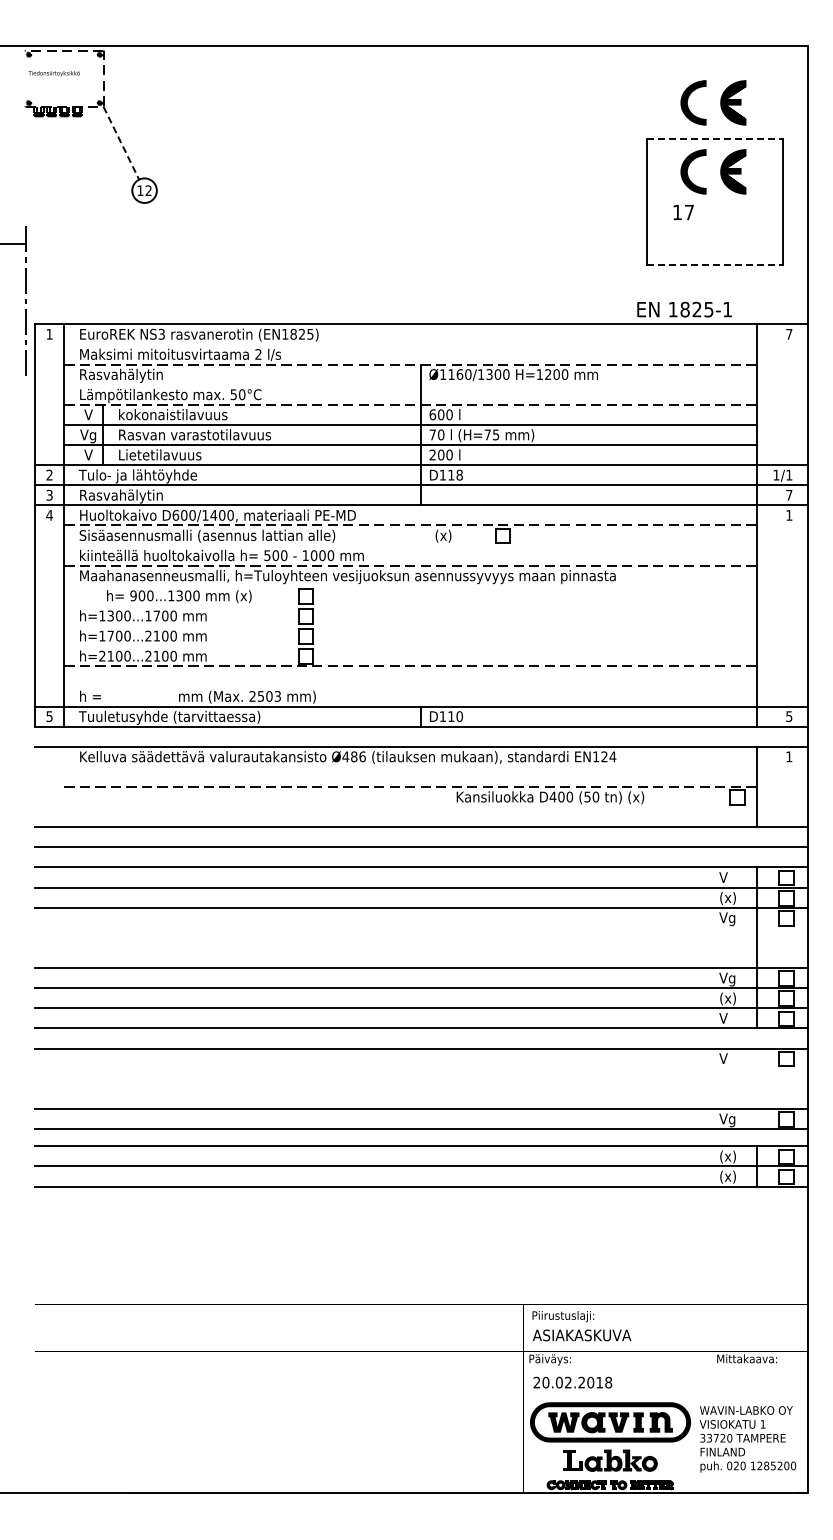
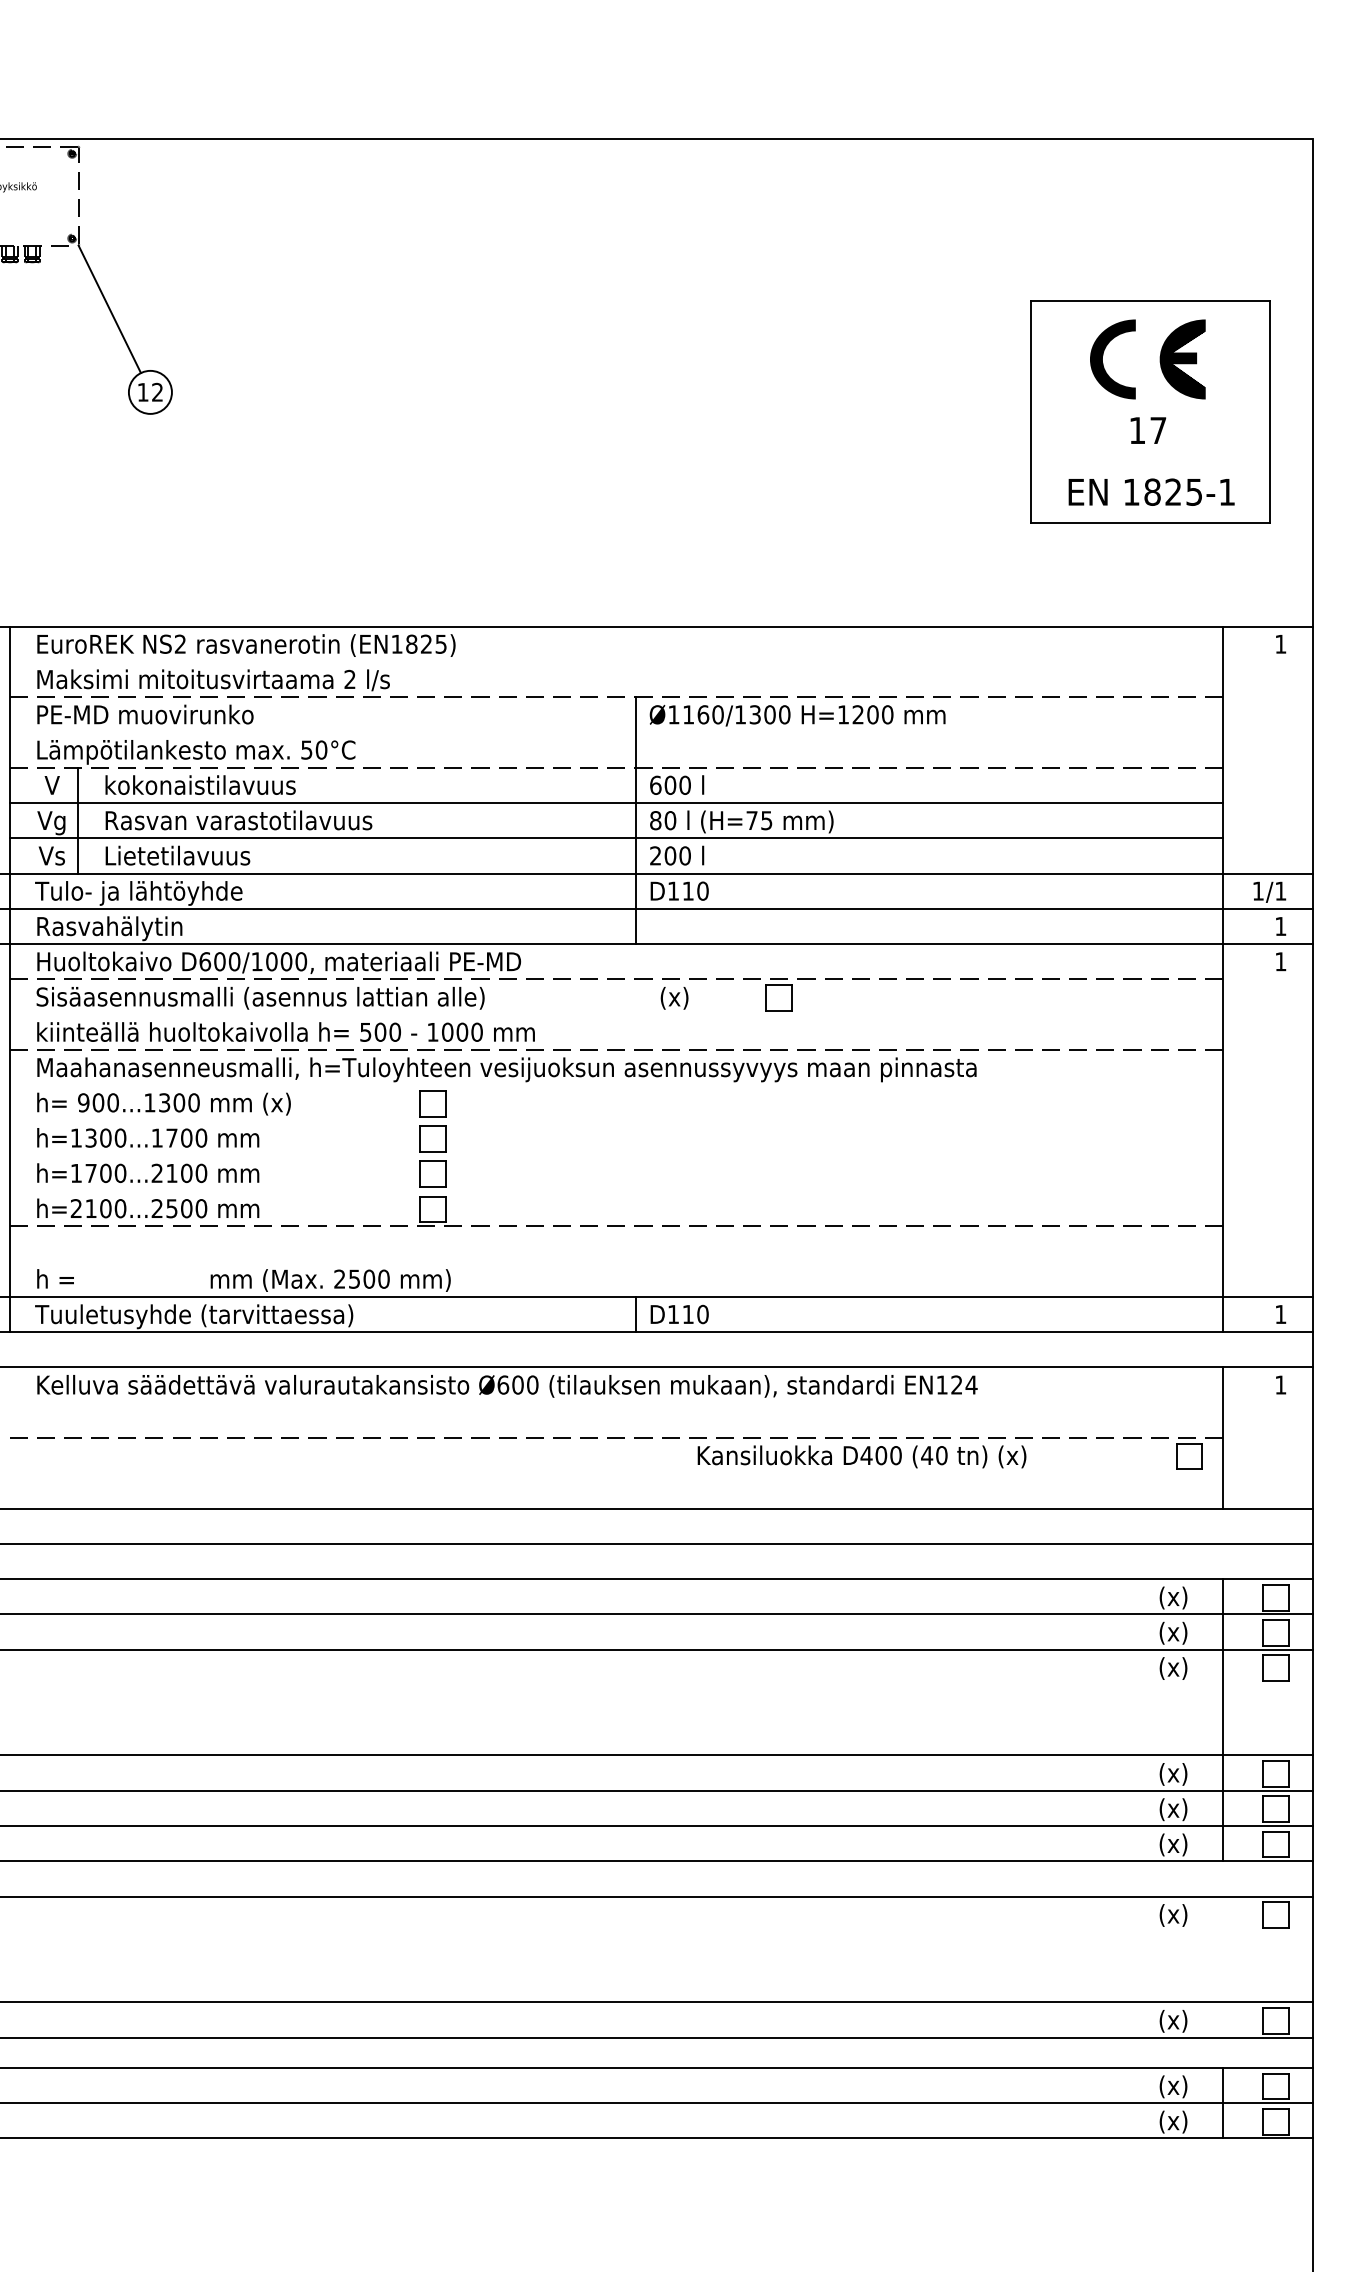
part: (720, 102) -> (1160, 237), removed
line: (715, 138) -> (1151, 300), dashed -> solid
line: (121, 143) -> (109, 309), dashed -> solid
text: (683, 212) -> (1147, 430), moved
line: (715, 265) -> (1151, 523), dashed -> solid
text: (684, 309) -> (1151, 491), moved
text: (161, 334) -> (180, 644), NS3 -> NS2
text: (789, 334) -> (1281, 644), 7 -> 1
text: (142, 375) -> (146, 716), Rasvahälytin -> PE-MD muovirunko
text: (432, 434) -> (655, 819), 70 -> 80
text: (88, 454) -> (52, 854), V -> Vs
text: (459, 475) -> (702, 891), D118 -> D110
text: (789, 495) -> (1281, 926), 7 -> 1
text: (213, 515) -> (271, 961), D600/1400, -> D600/1000,
text: (179, 596) -> (164, 1103), moved
text: (156, 655) -> (171, 1207), h=2100...2100 -> h=2100...2500
text: (277, 696) -> (383, 1279), 2503 -> 2500
text: (789, 716) -> (1281, 1314), 5 -> 1
text: (353, 756) -> (516, 1384), Ø486 -> Ø600
text: (587, 796) -> (927, 1454), (50 -> (40
text: (727, 877) -> (1172, 1596), V -> (x)
text: (727, 919) -> (1172, 1670), Vg -> (x)
text: (727, 979) -> (1172, 1775), Vg -> (x)
text: (727, 1018) -> (1172, 1843), V -> (x)
text: (727, 1058) -> (1172, 1914), V -> (x)
text: (727, 1120) -> (1172, 2022), Vg -> (x)

